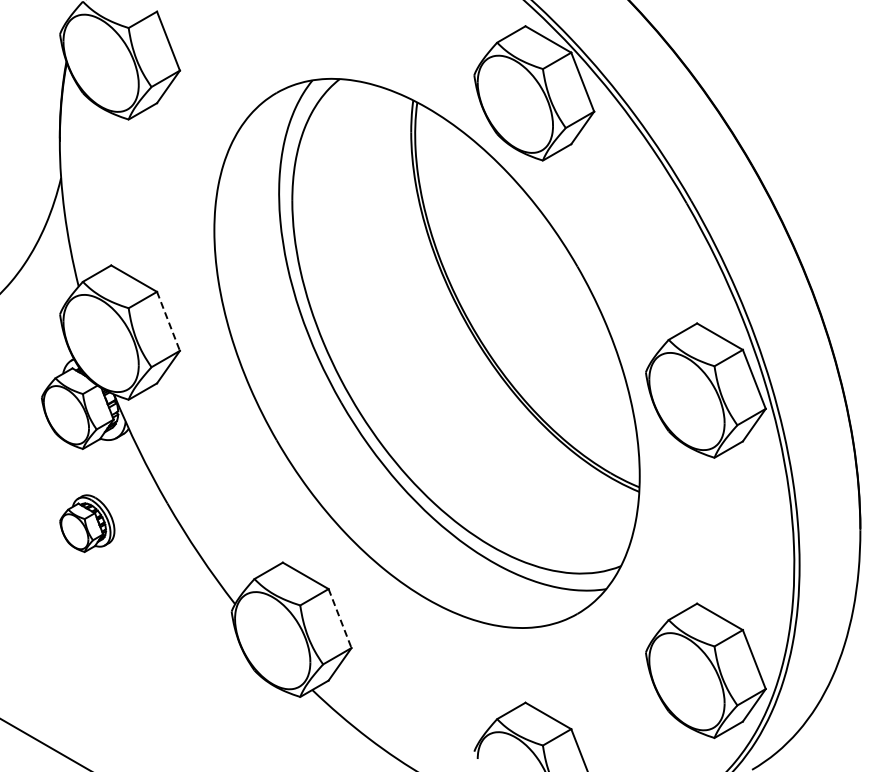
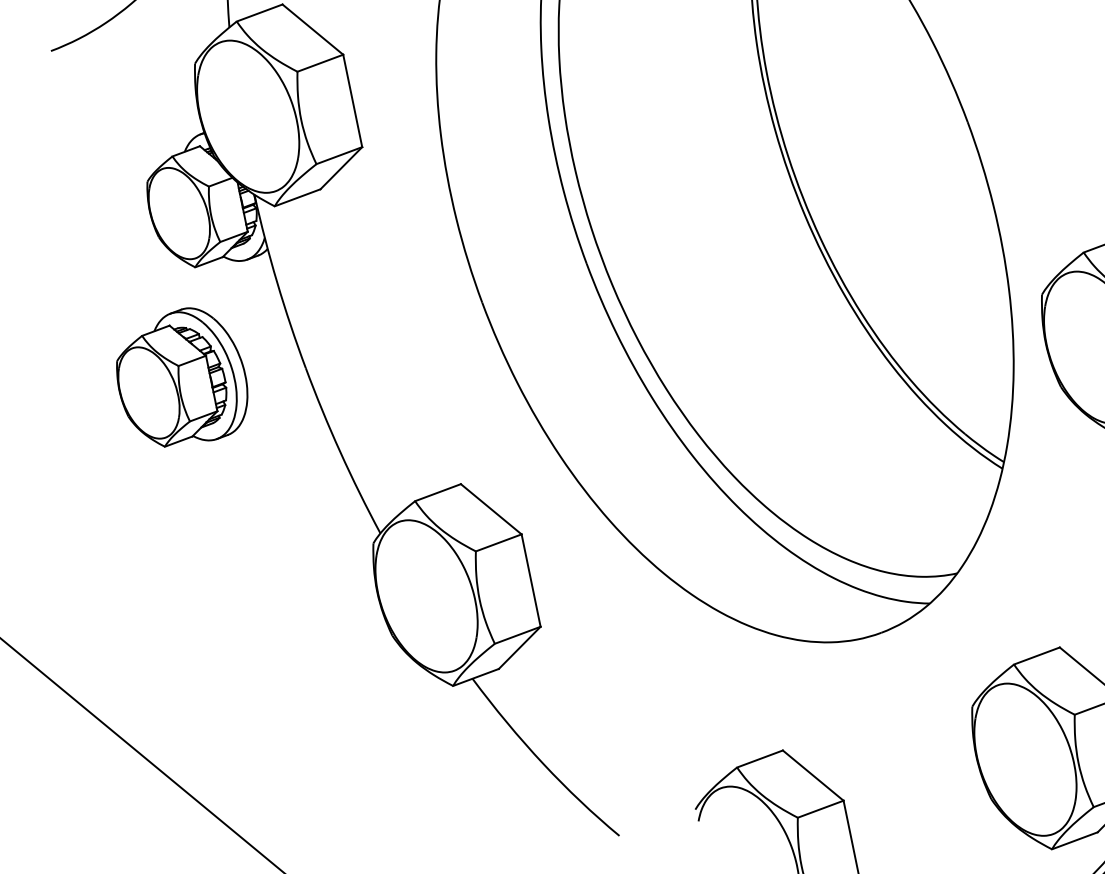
line: (168, 321) -> (352, 101), dashed -> solid
part: (87, 523) -> (183, 378), size x1.67
line: (340, 618) -> (531, 580), dashed -> solid

